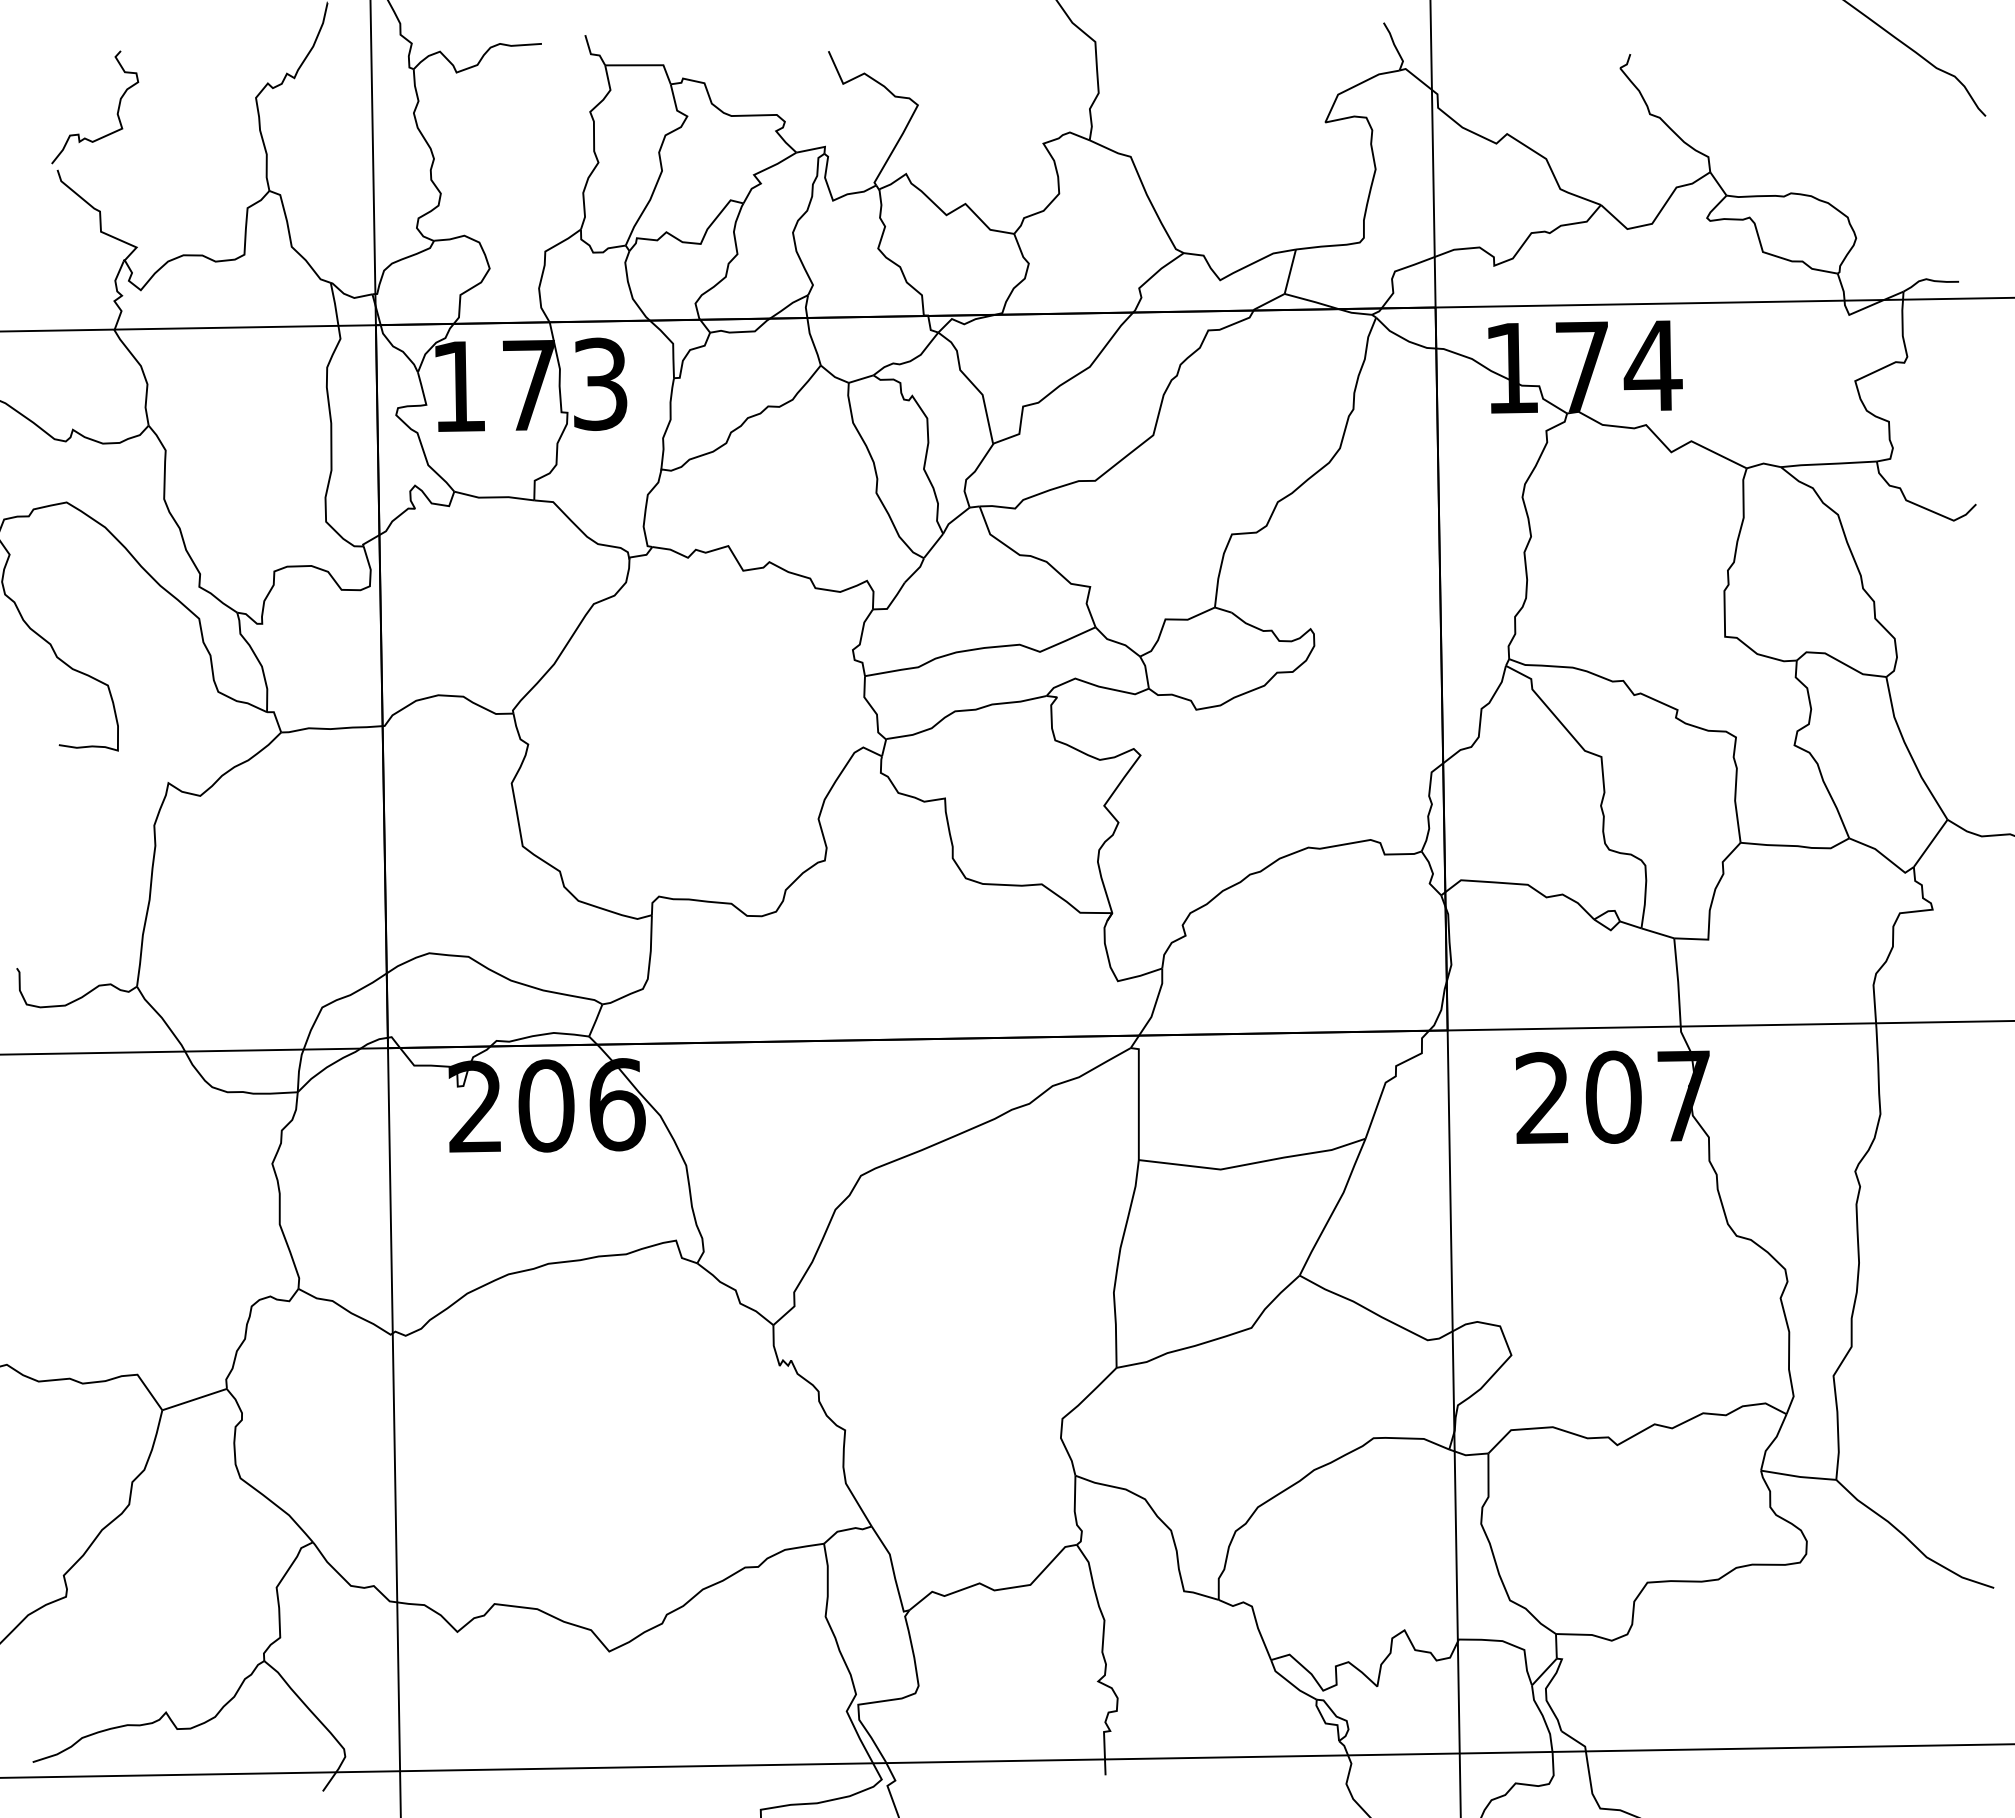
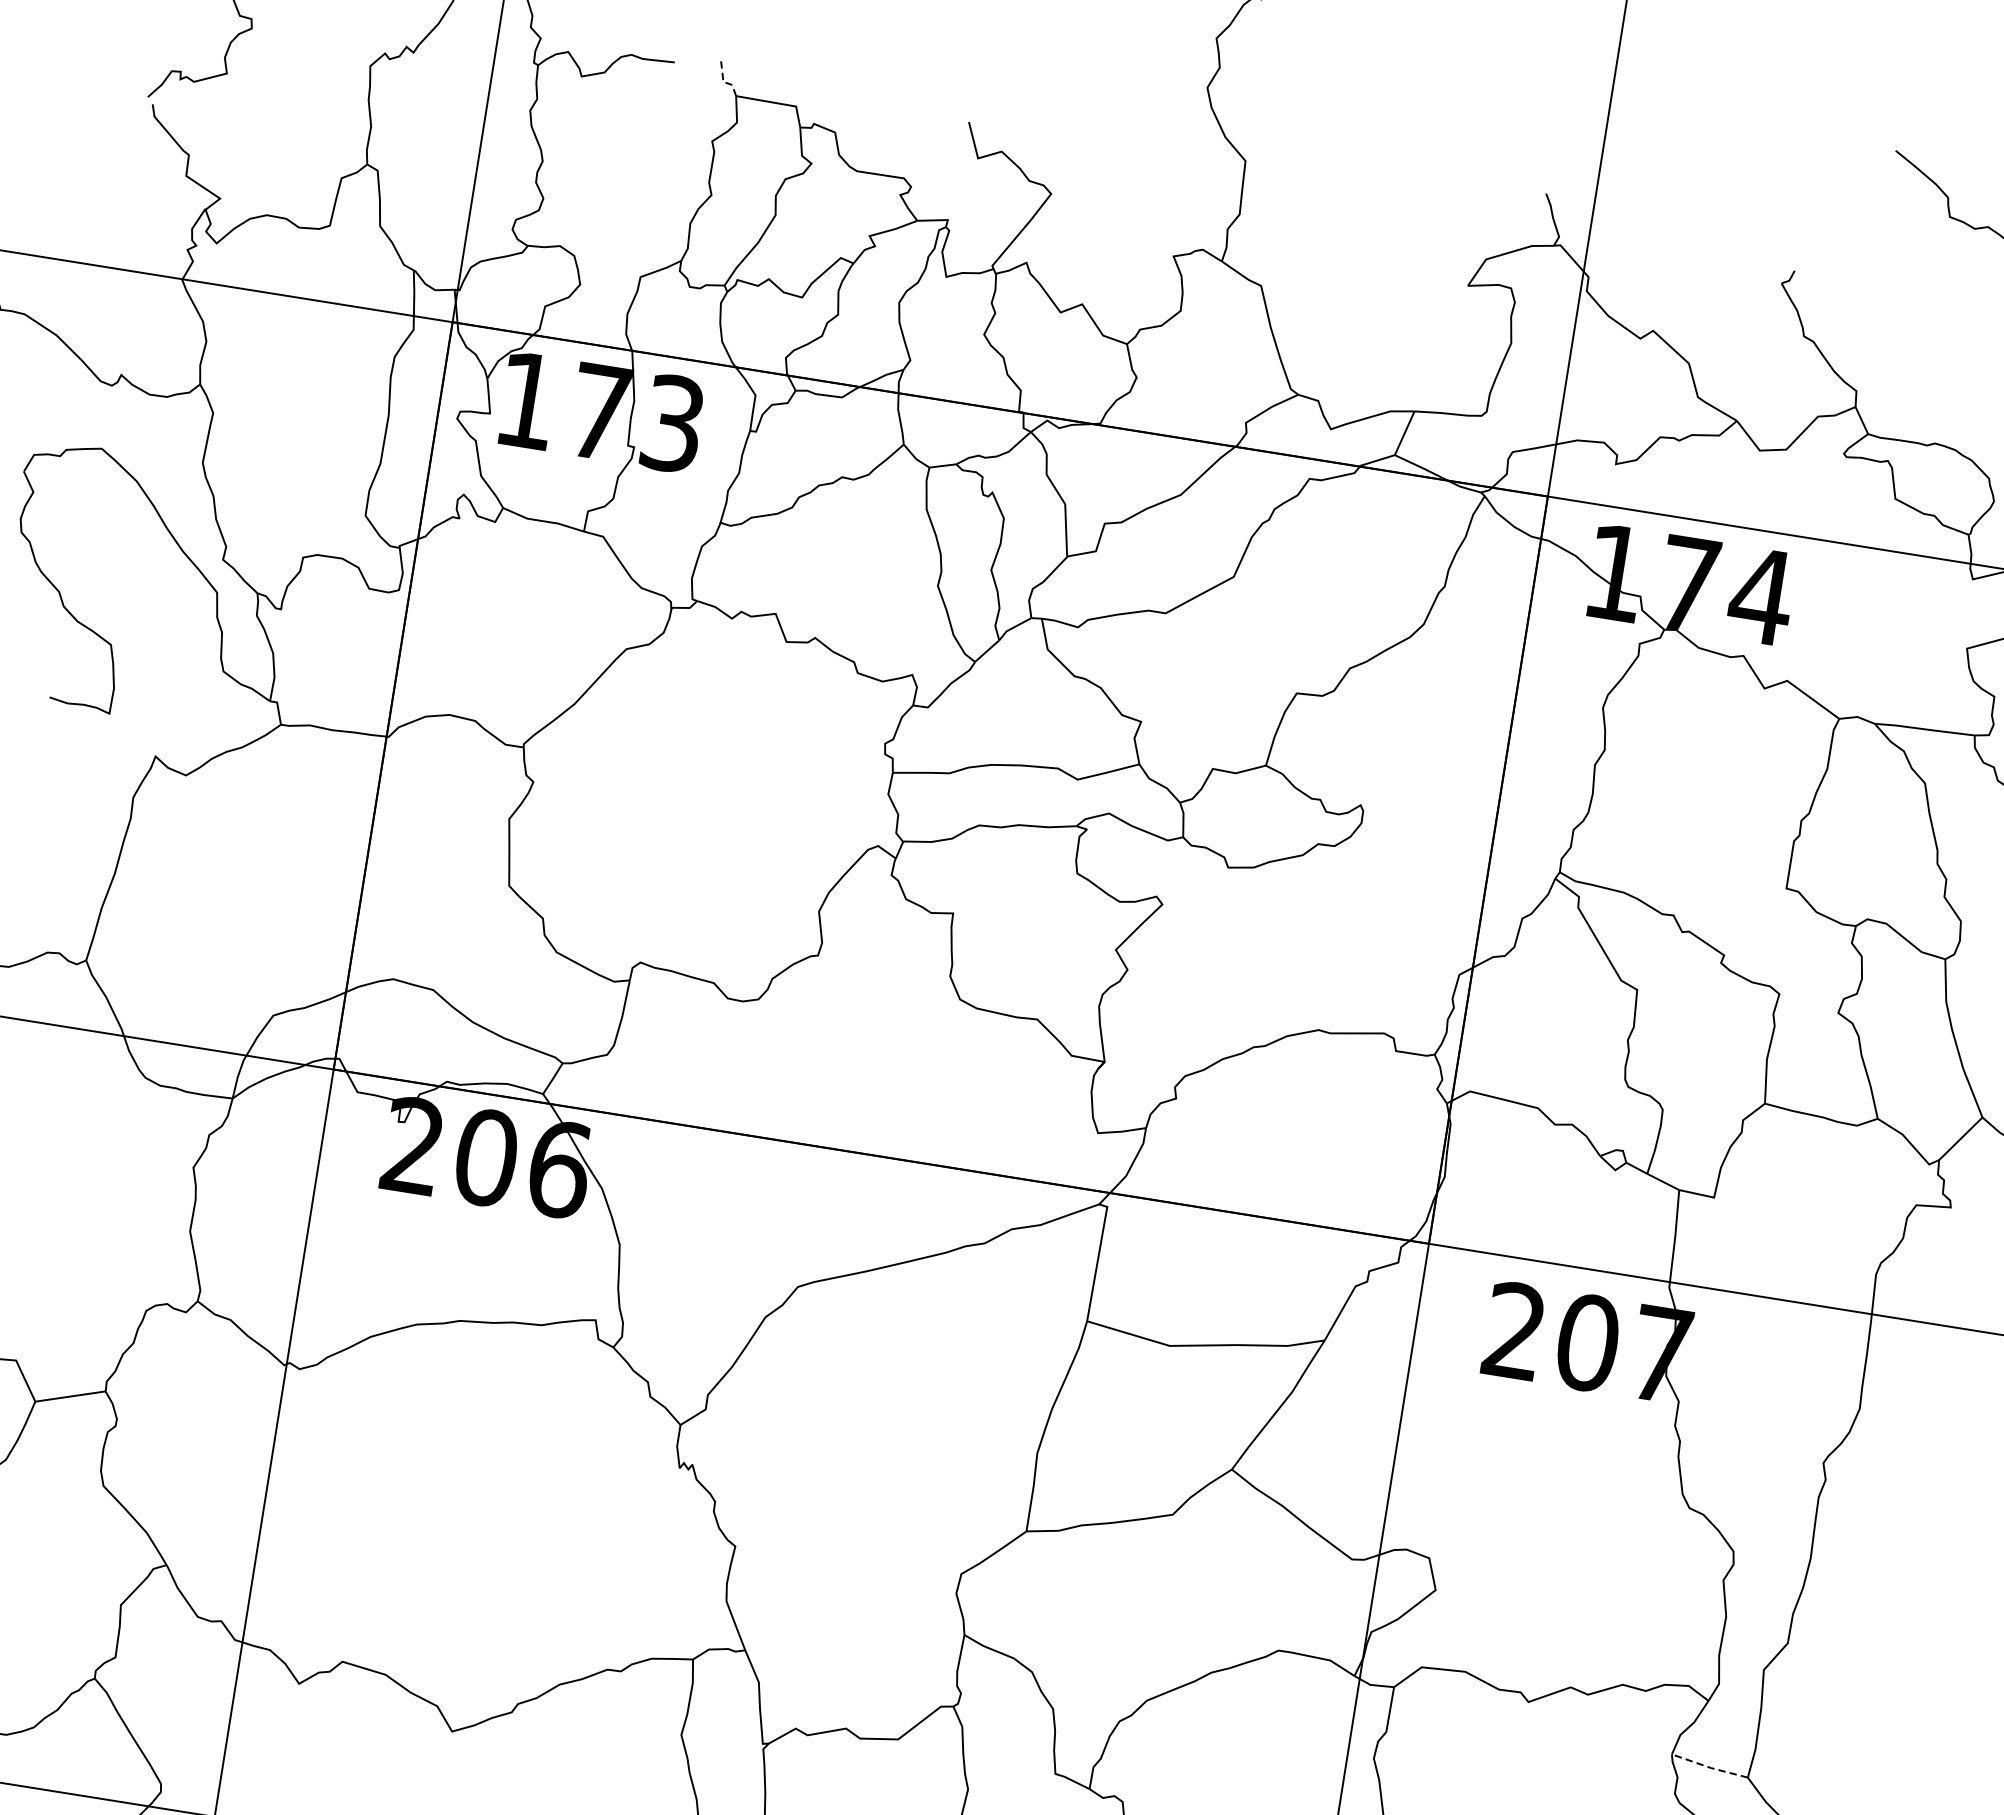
line: (591, 54) -> (723, 82), solid -> dashed
line: (1799, 1476) -> (1710, 1767), solid -> dashed

